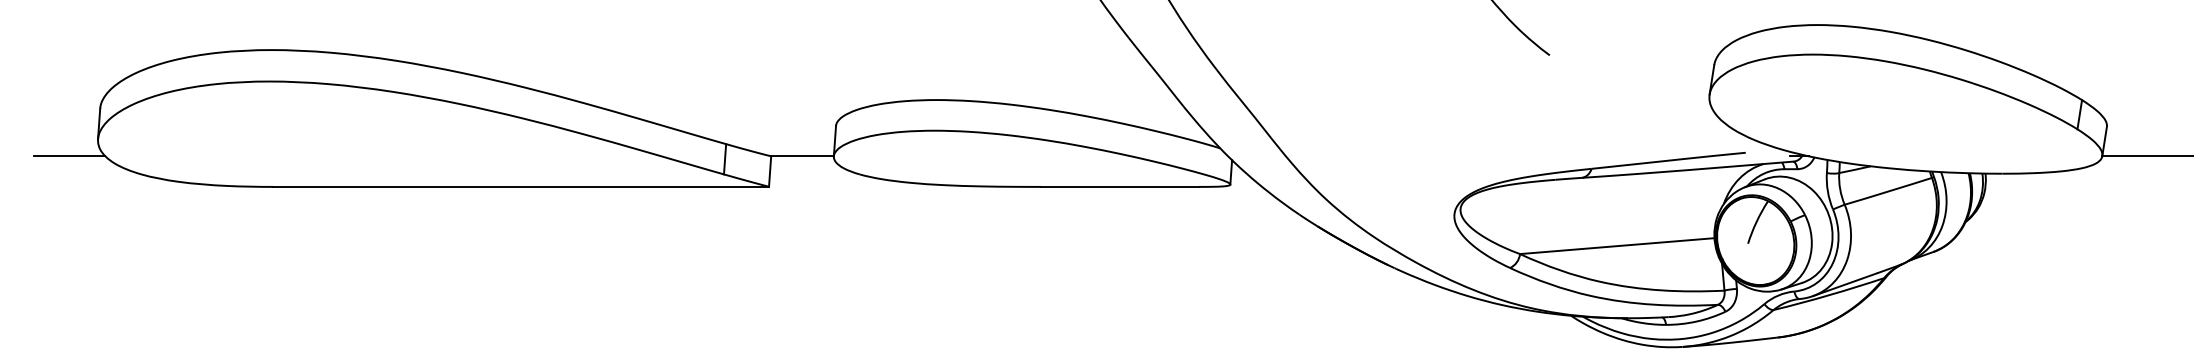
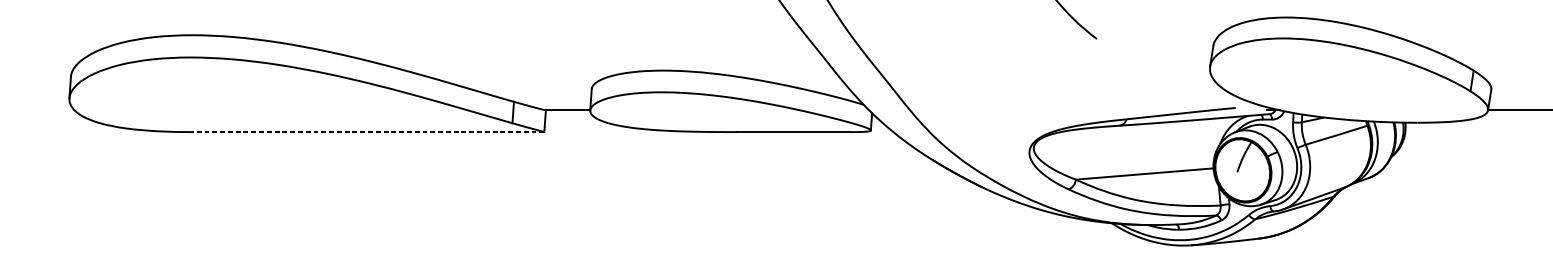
line: (69, 156) -> (49, 110), removed
line: (521, 186) -> (369, 131), solid -> dashed

